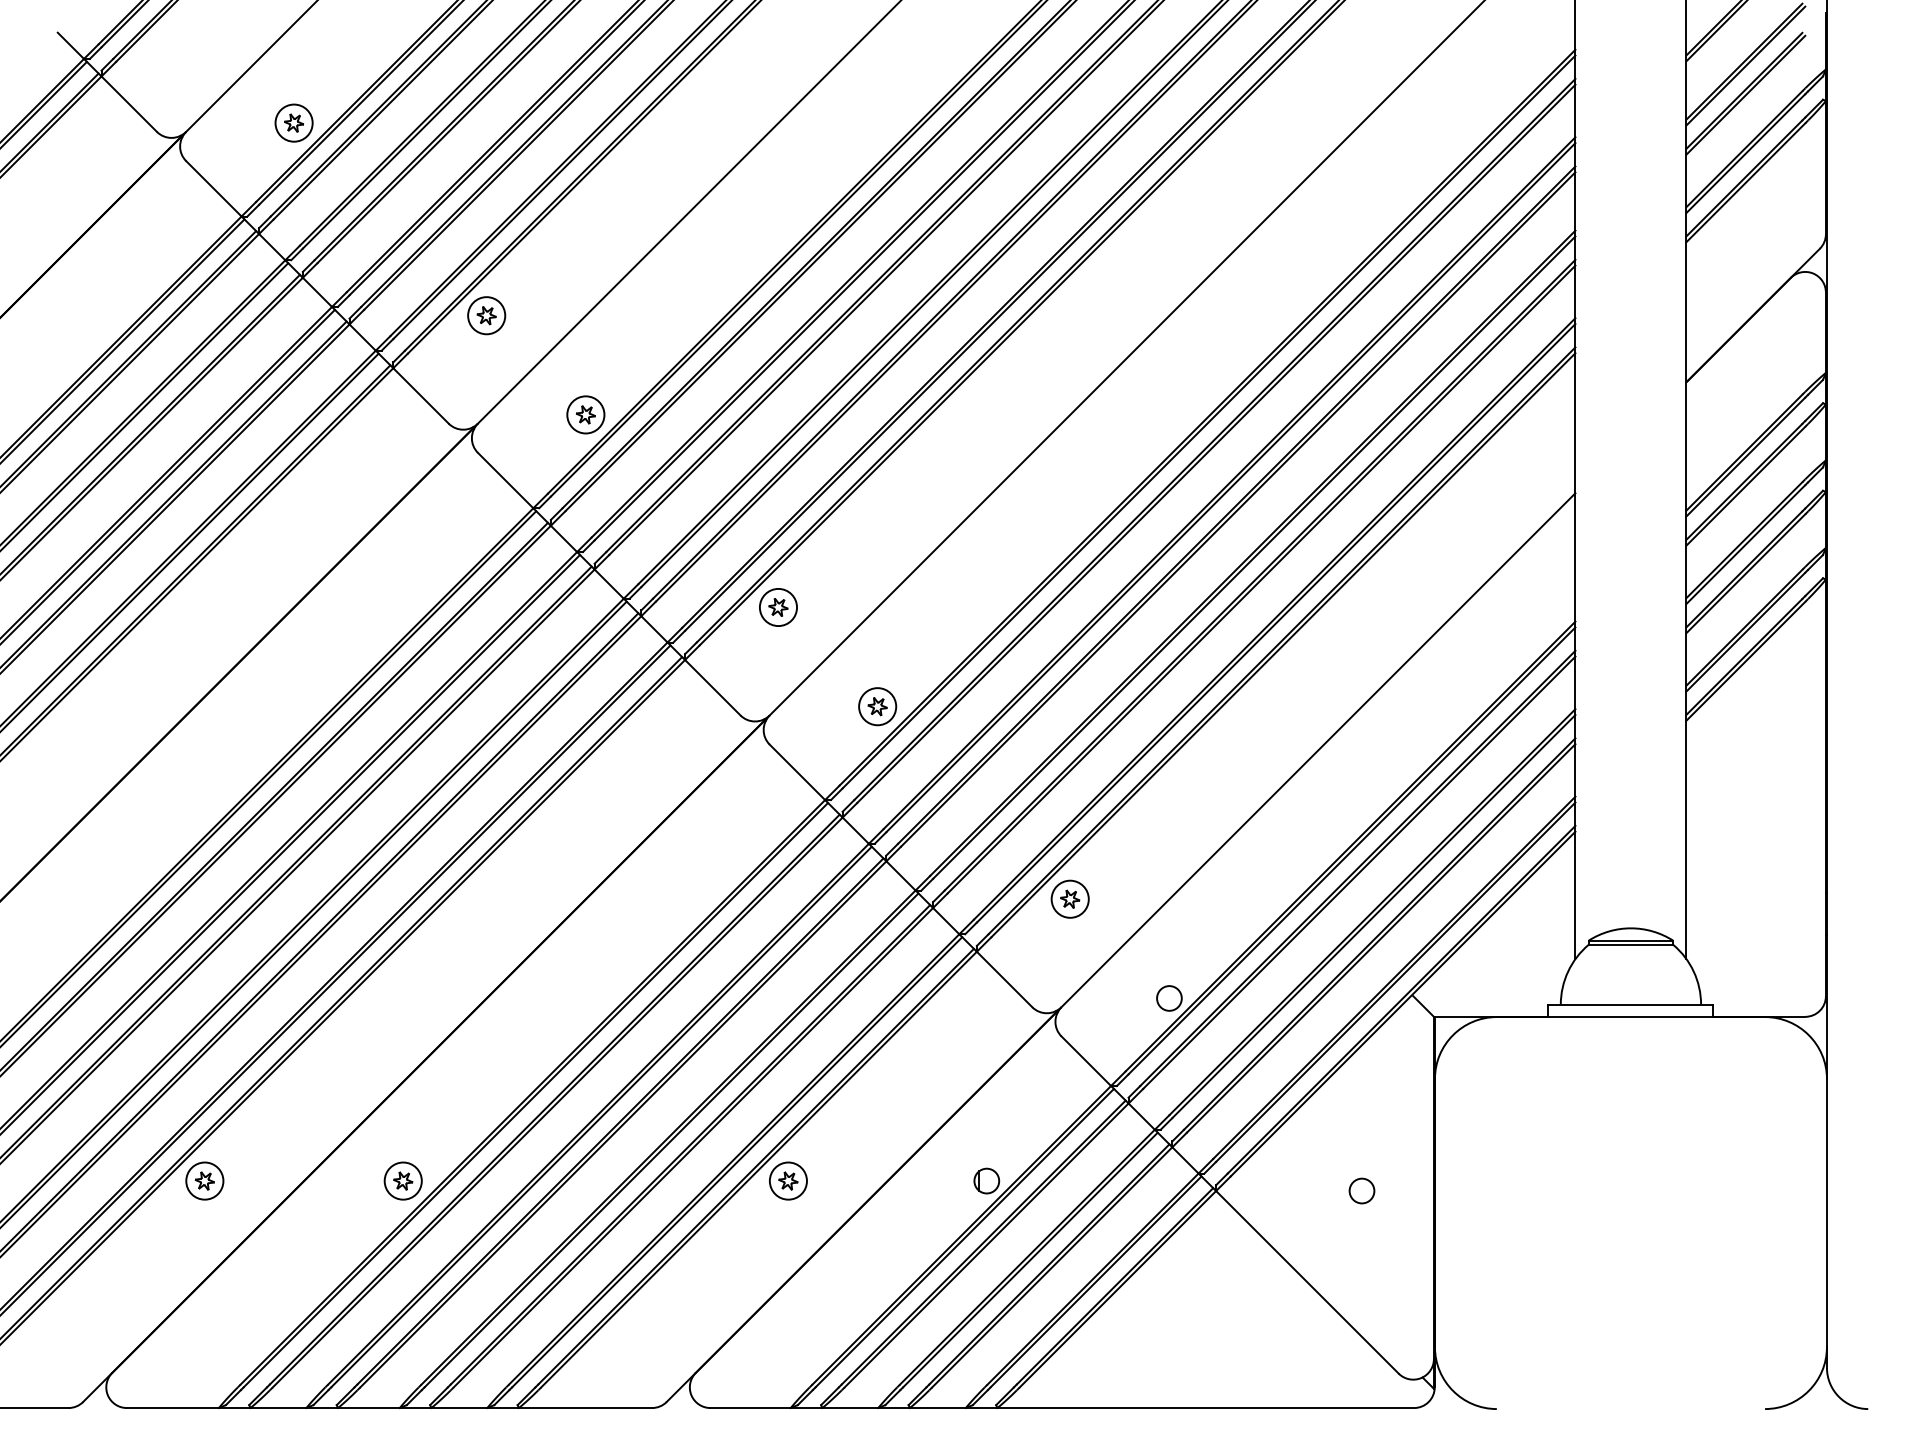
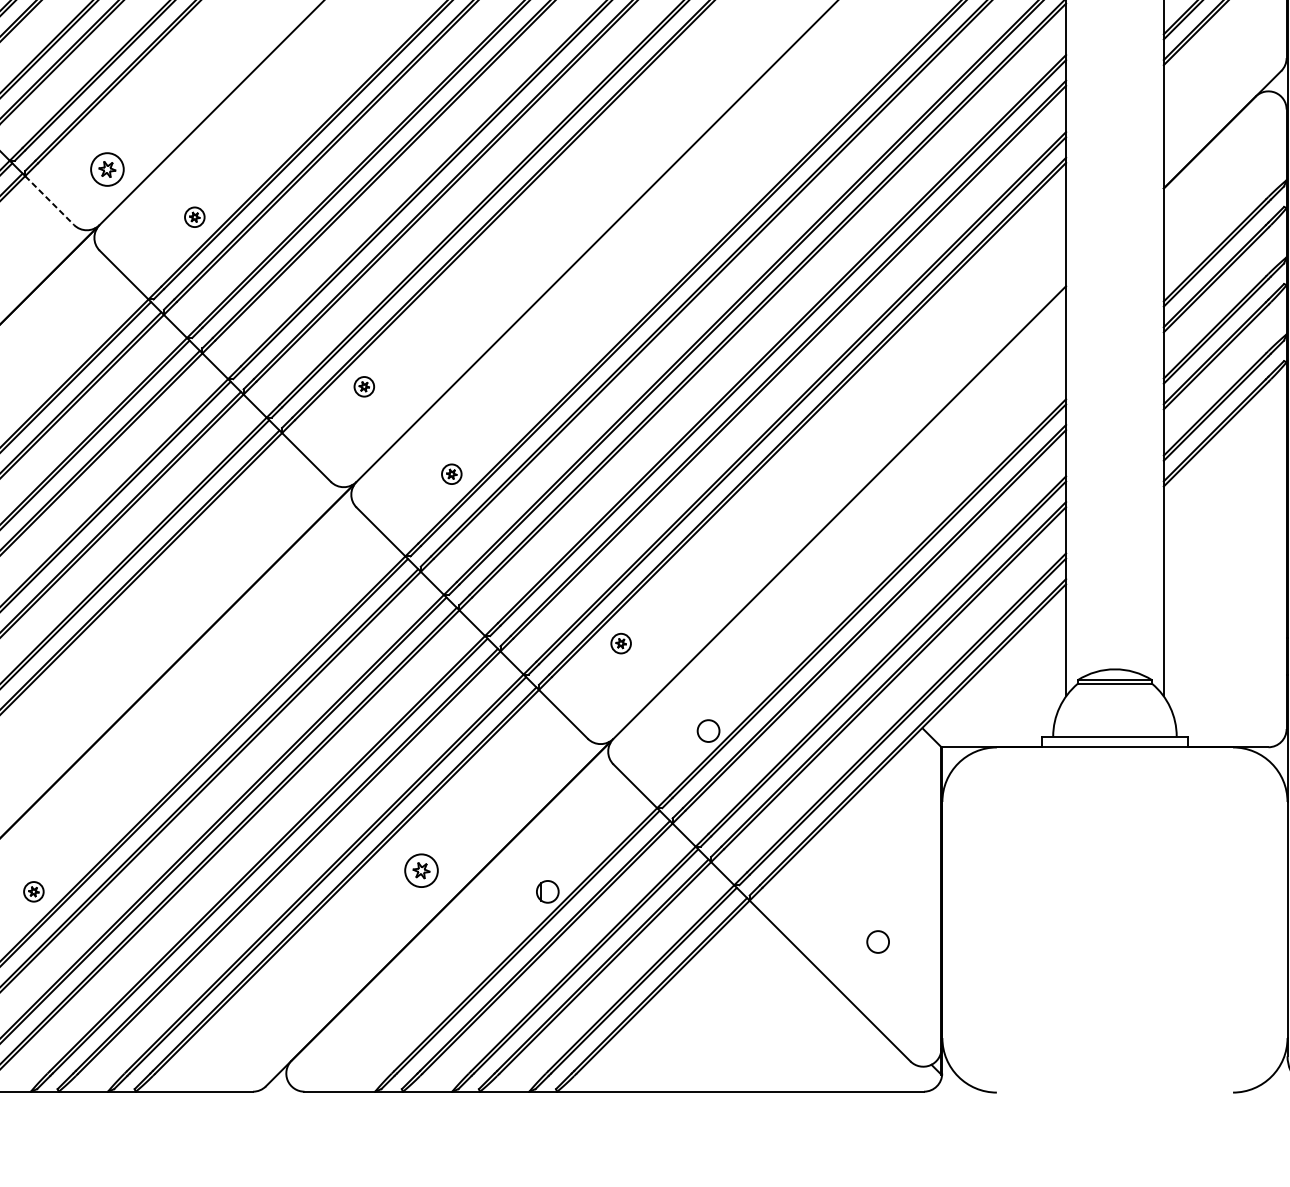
part: (486, 315) -> (107, 169), moved
line: (421, 396) -> (50, 201), solid -> dashed
part: (585, 414) -> (194, 216), size x0.6
part: (778, 607) -> (364, 386), size x0.6
part: (877, 706) -> (451, 473), size x0.6
part: (1069, 898) -> (620, 643), size x0.6
part: (402, 1180) -> (33, 891), size x0.6
part: (788, 1180) -> (421, 870), moved
circle: (1361, 1190) -> (877, 941), moved

